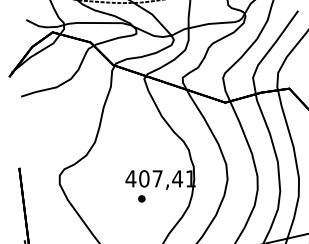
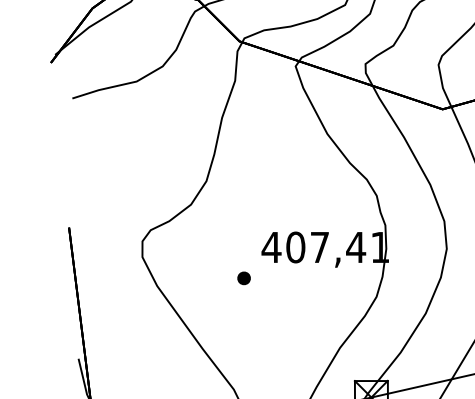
part: (141, 198) -> (243, 277), moved

